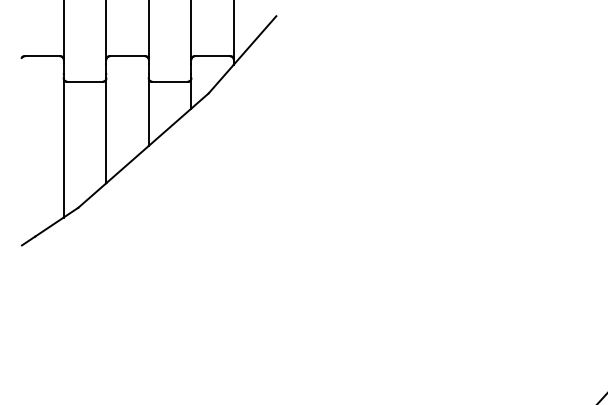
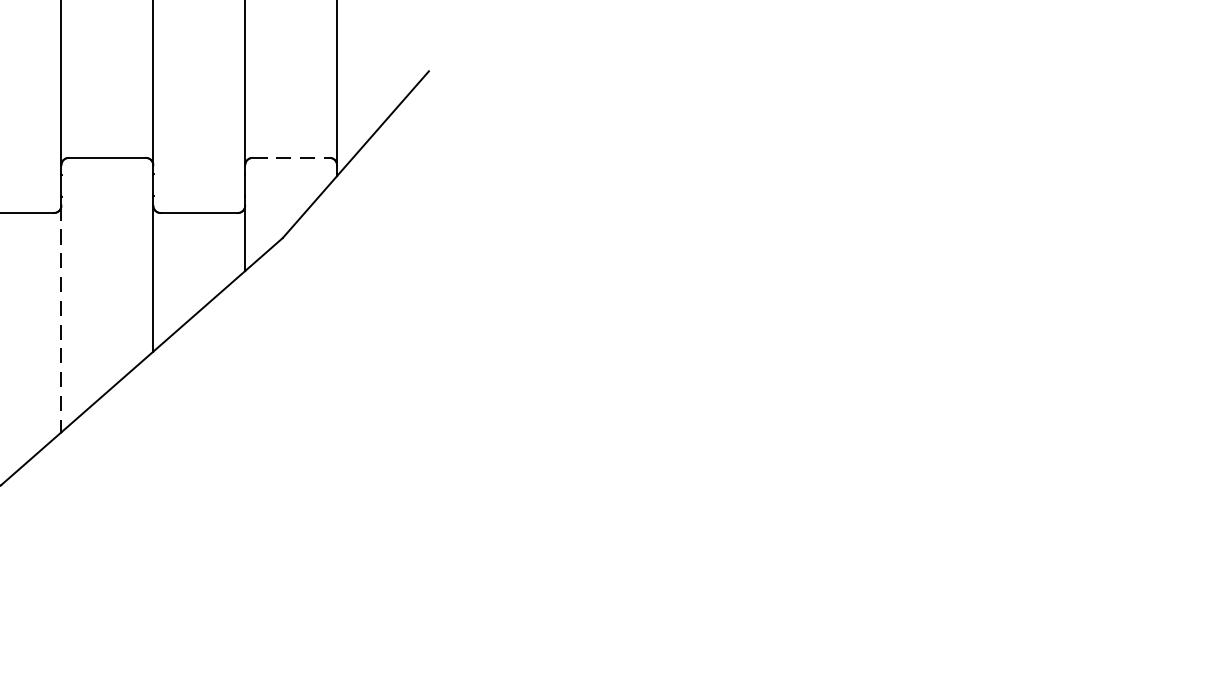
line: (212, 56) -> (290, 158), solid -> dashed
line: (106, 131) -> (61, 320), solid -> dashed

